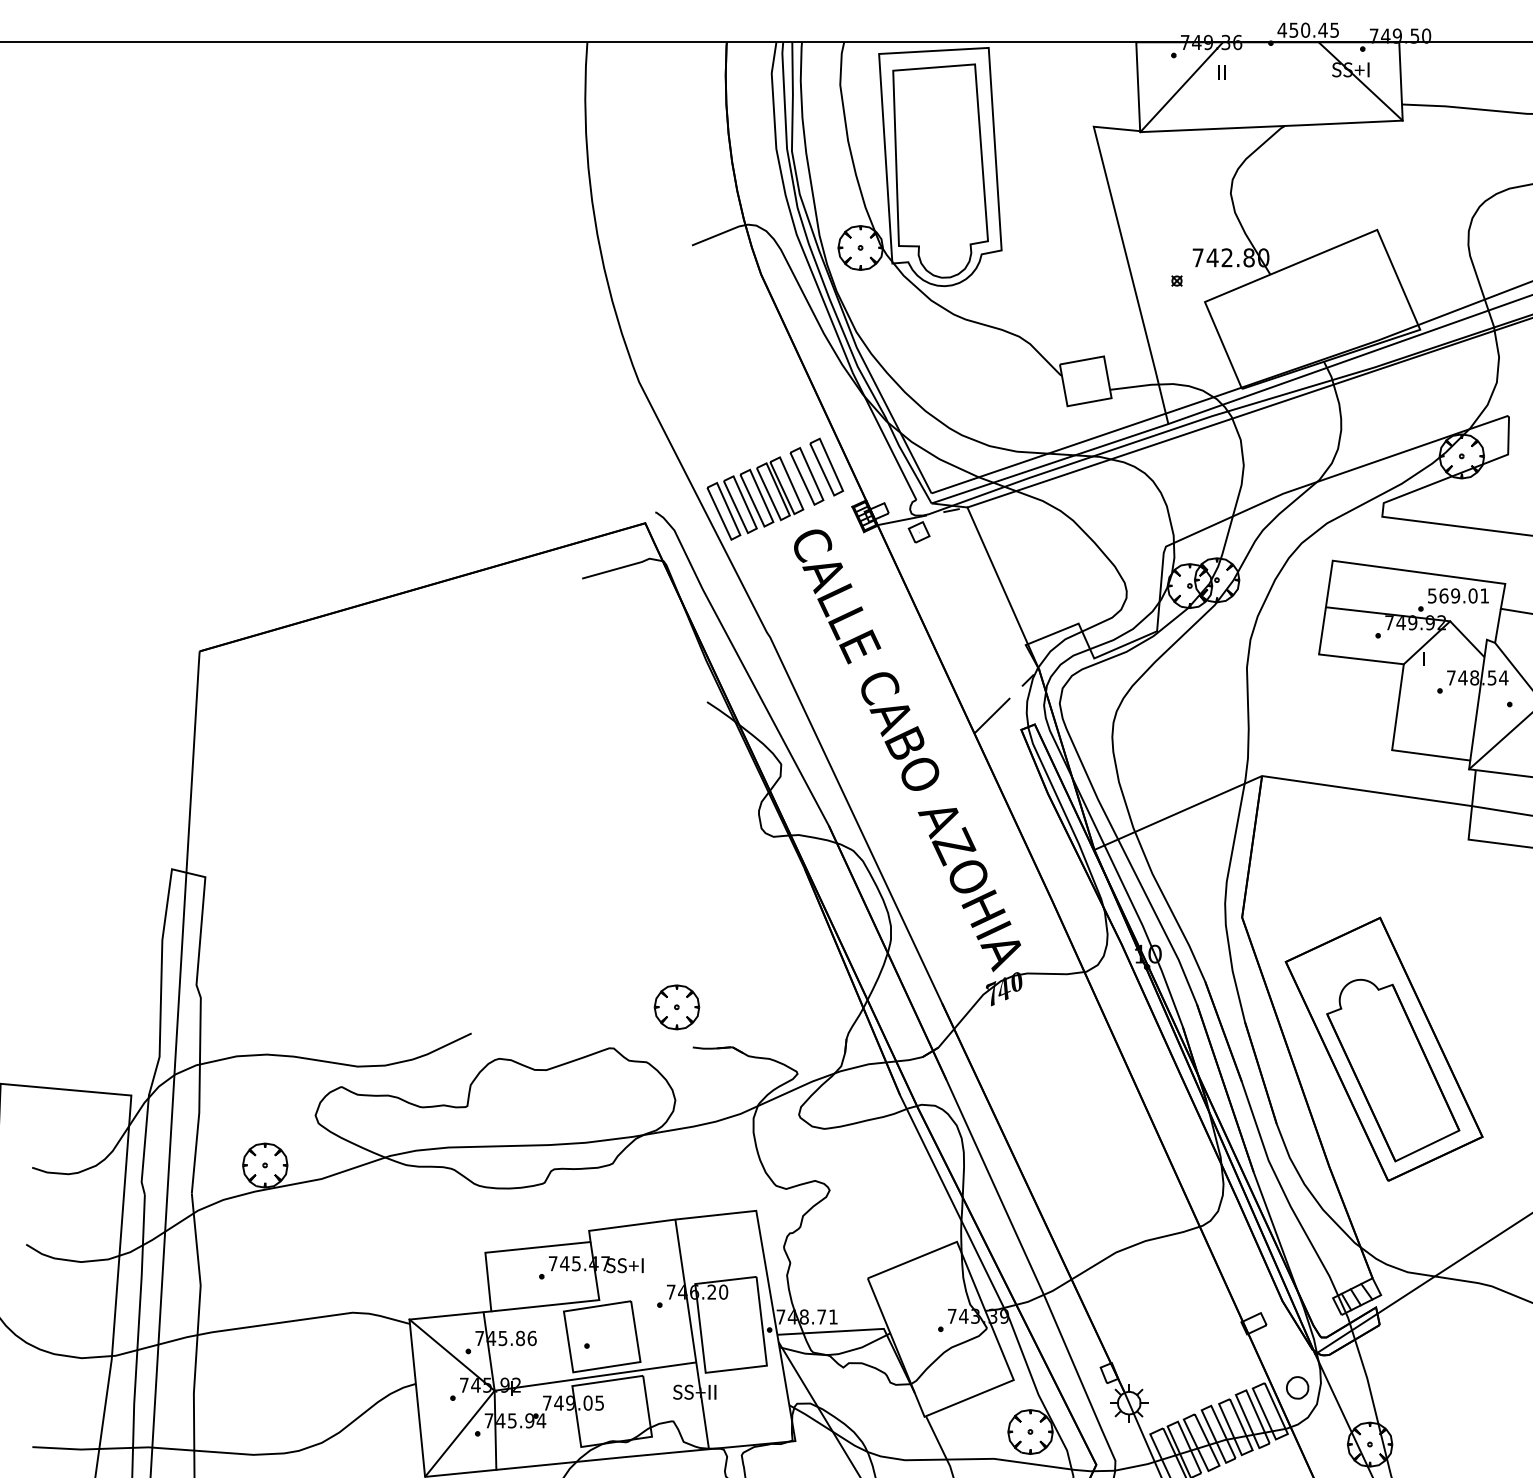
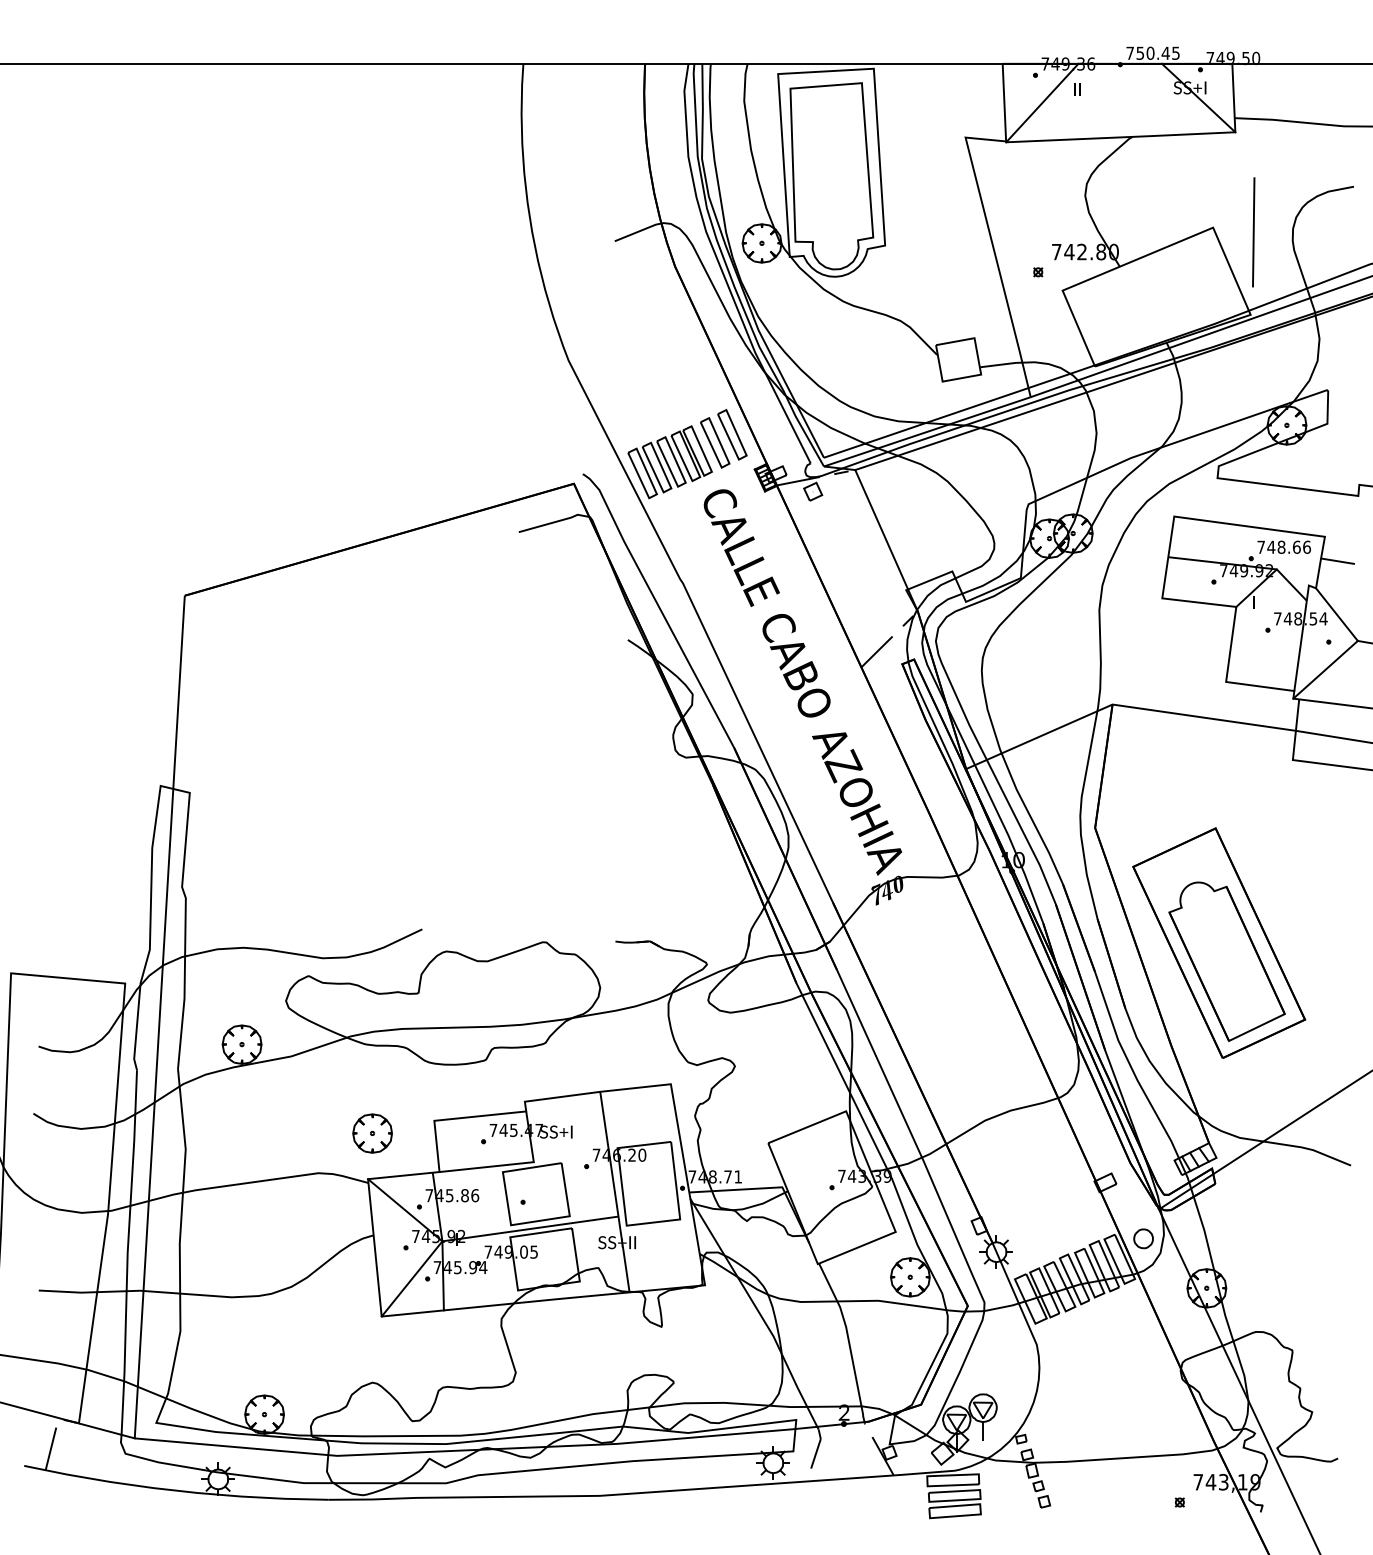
text: (1282, 29) -> (1130, 52), 450.45 -> 750.45
line: (1423, 235) -> (1253, 232), added
text: (1458, 595) -> (1284, 546), 569.01 -> 748.66
part: (676, 1007) -> (372, 1133), moved

